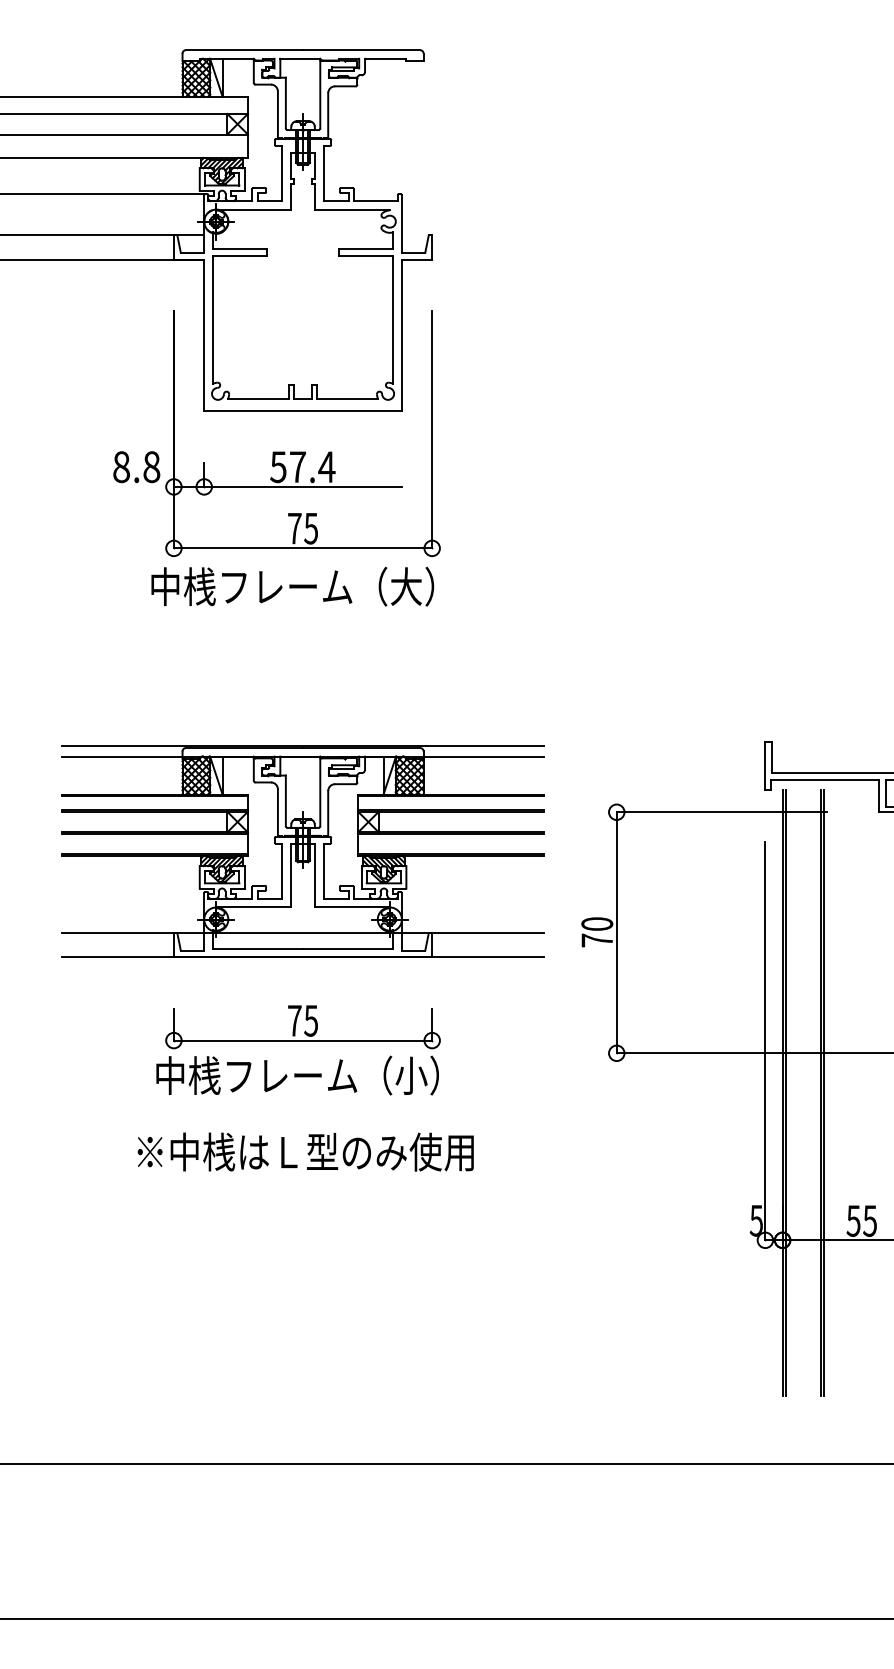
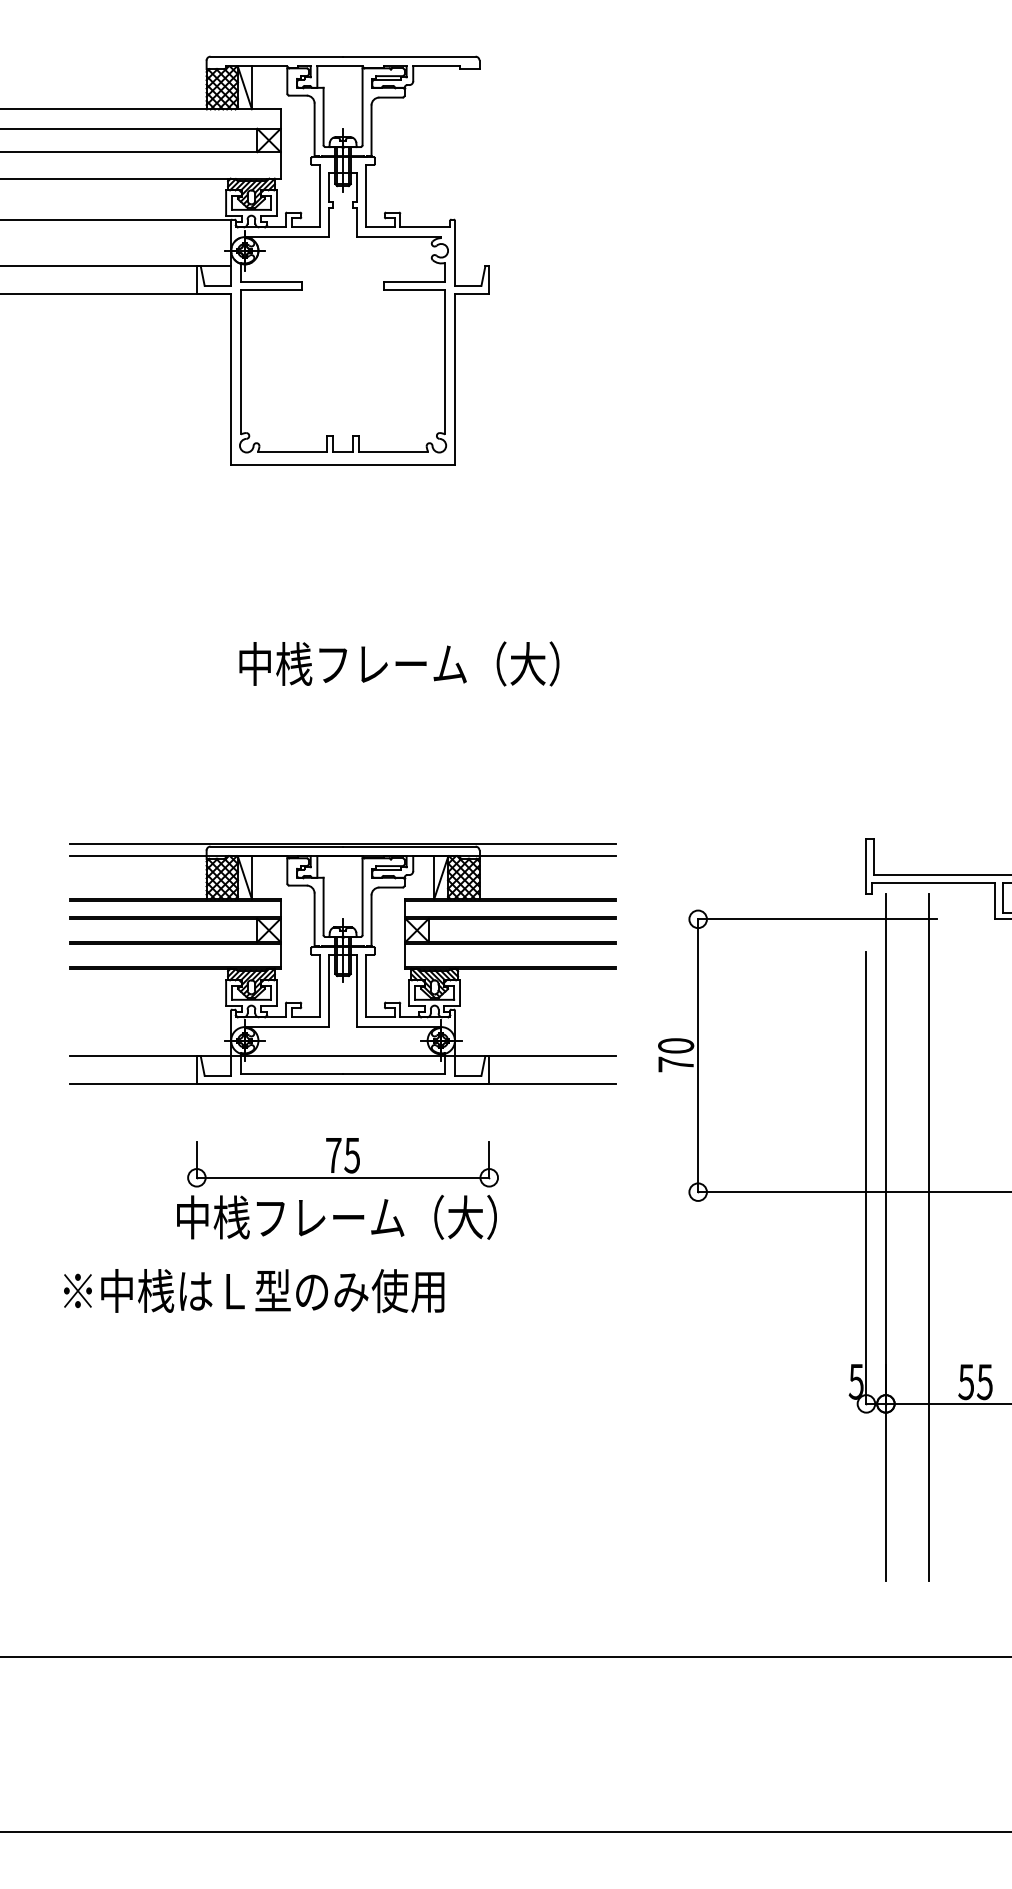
part: (276, 451) -> (313, 511), removed
text: (292, 586) -> (399, 663), moved
text: (411, 1075) -> (465, 1217), 中桟フレーム（小） -> 中桟フレーム（大）
line: (785, 1093) -> (889, 1237), removed
line: (823, 1093) -> (932, 1237), removed
text: (306, 1152) -> (254, 1291), moved

